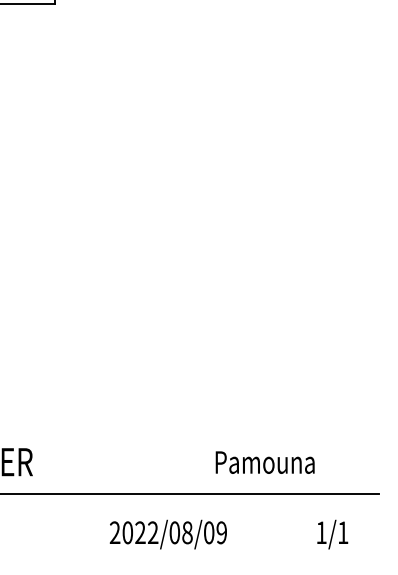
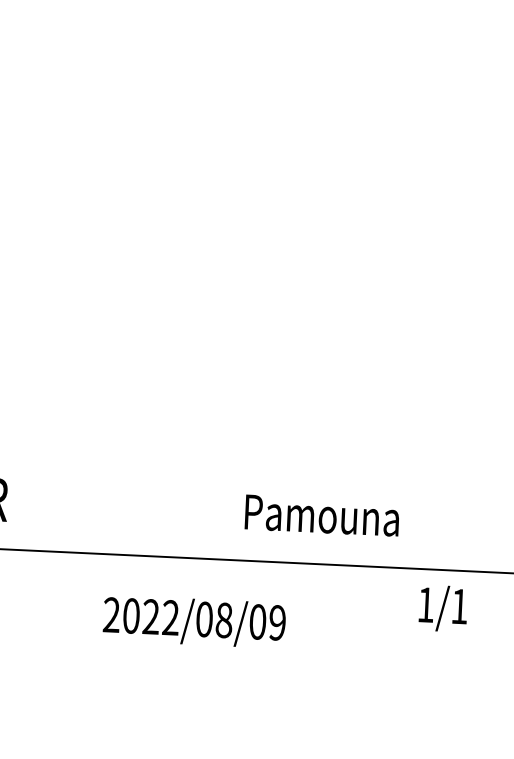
text: (264, 462) -> (321, 515), moved
text: (167, 534) -> (193, 621), moved
text: (332, 534) -> (442, 608), moved

